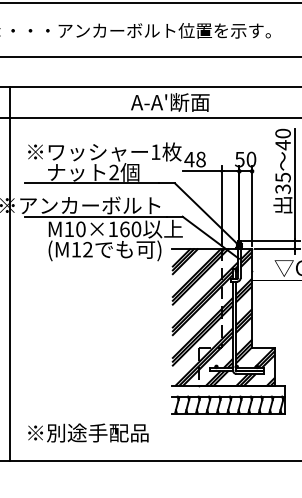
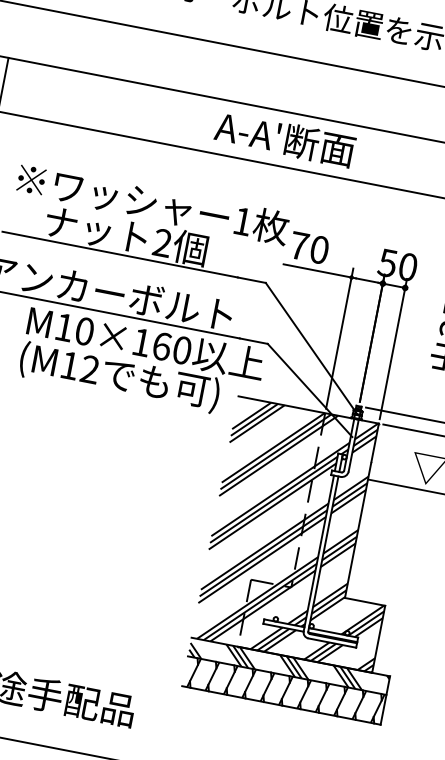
text: (194, 159) -> (308, 247), 48 -> 70
hatch: (228, 391) -> (288, 666), added

